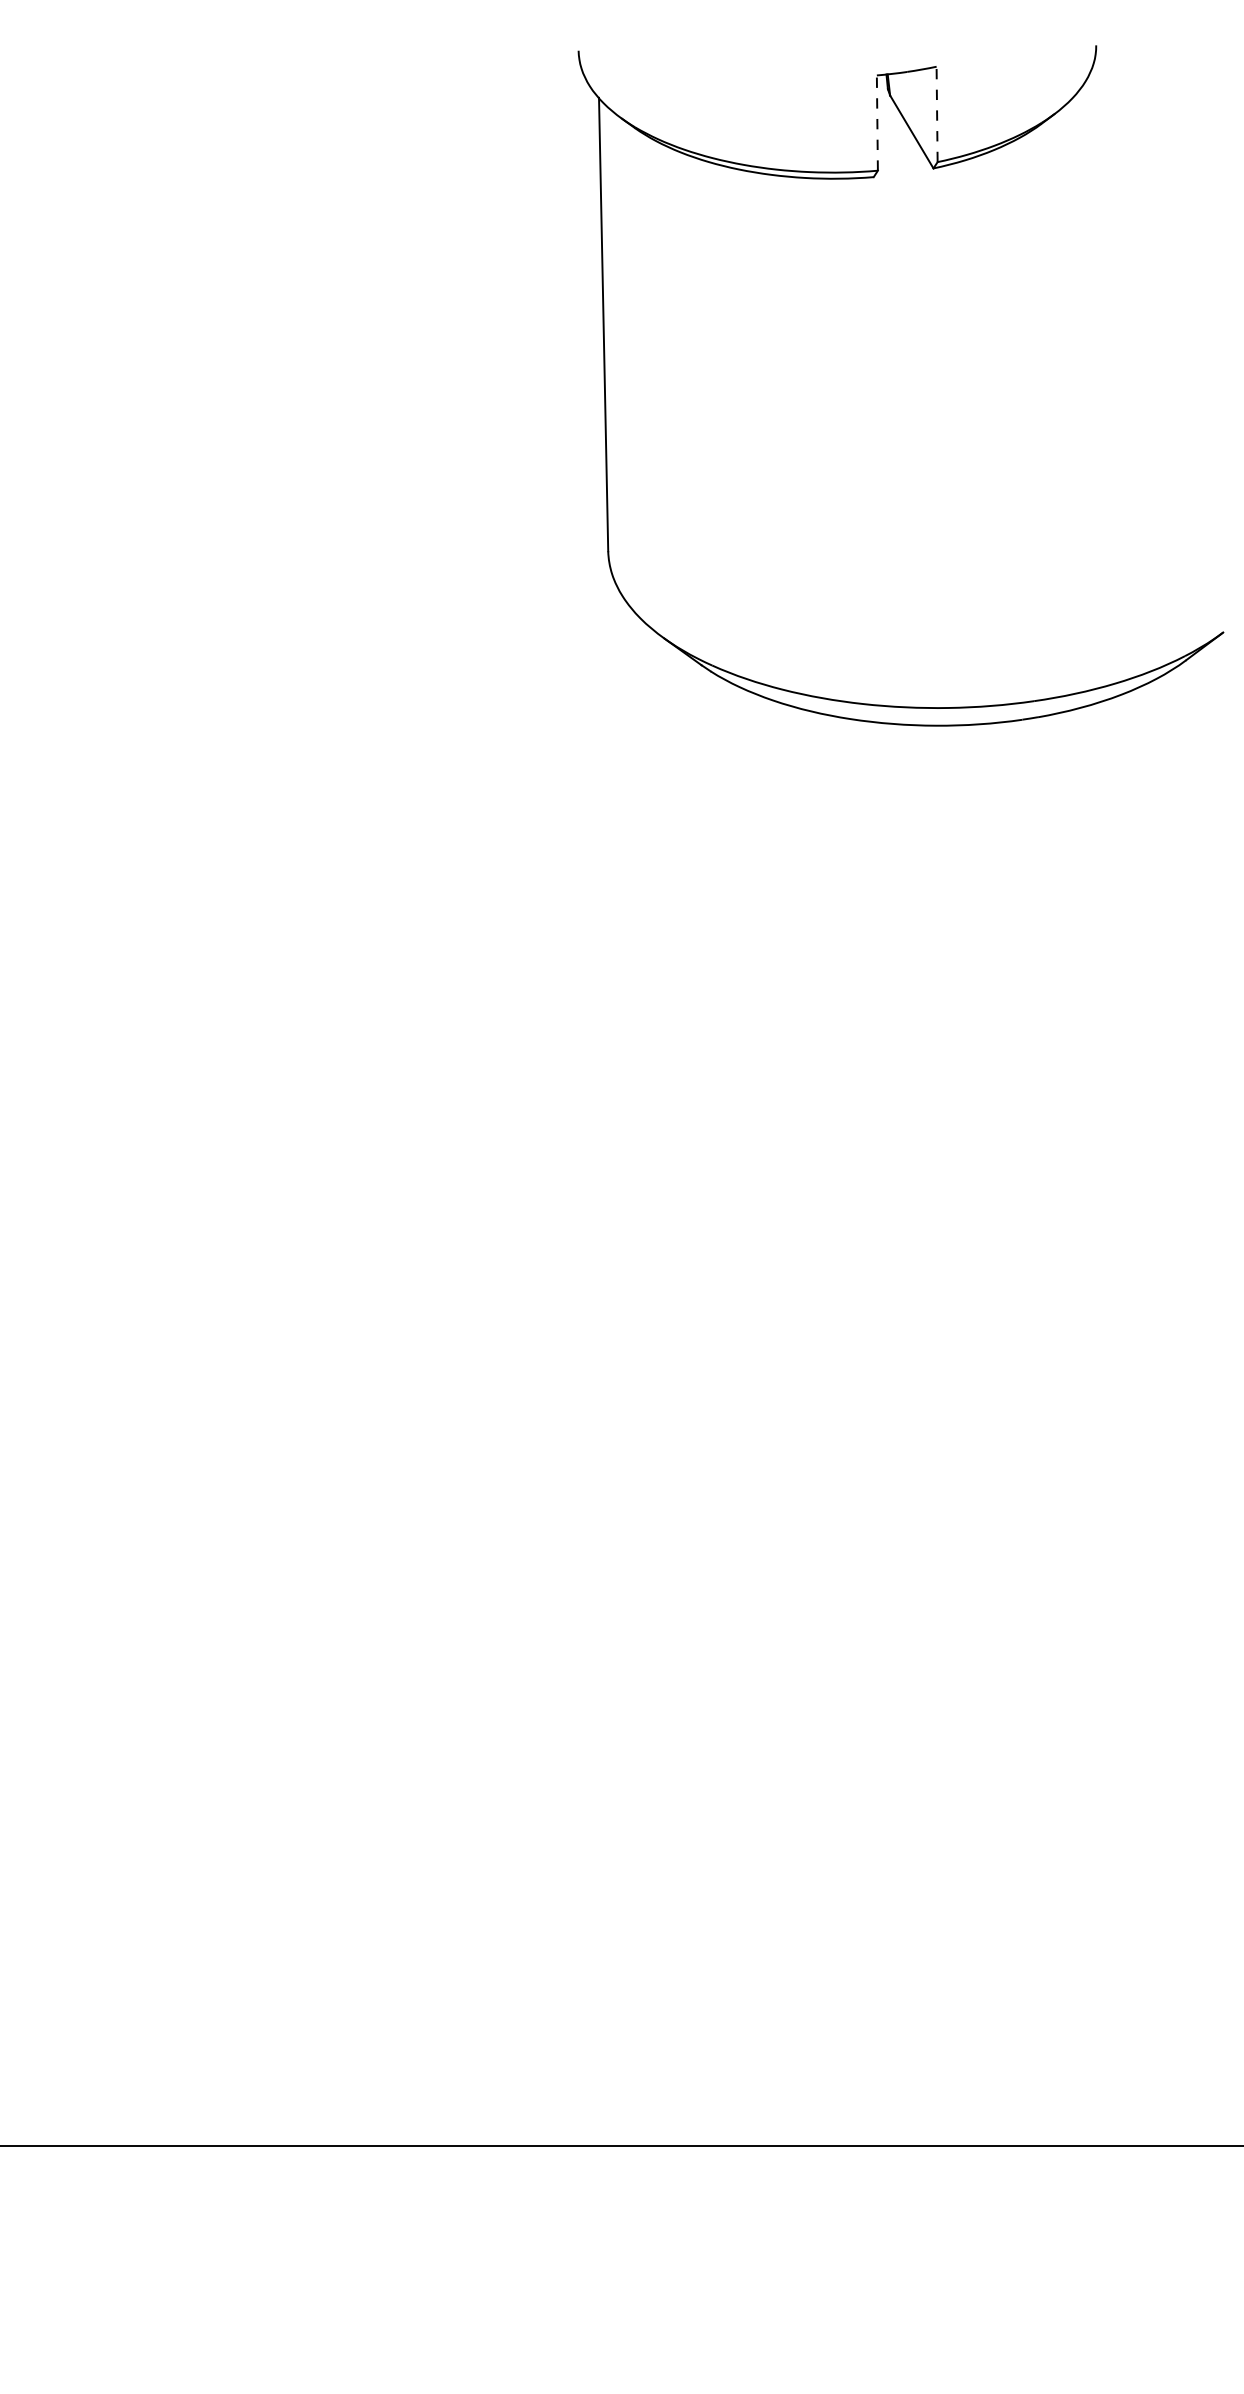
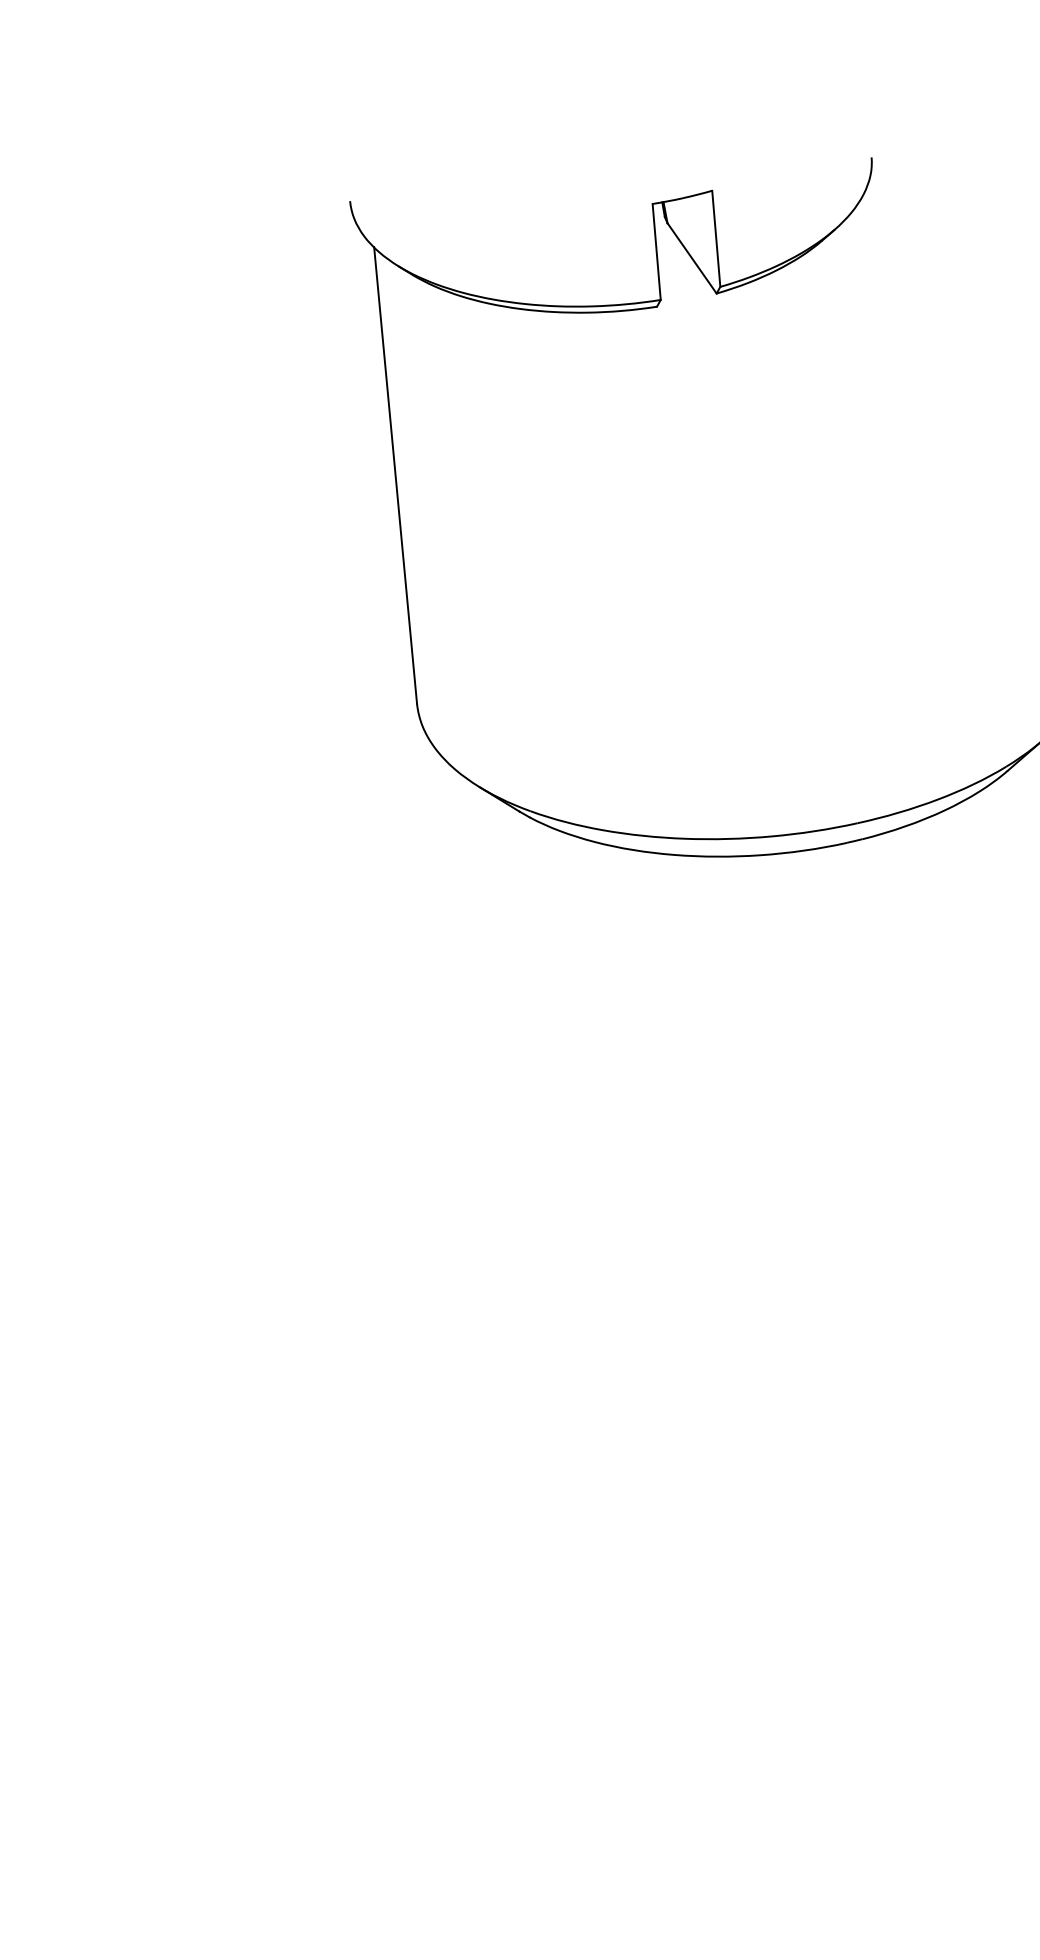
line: (937, 114) -> (716, 238), dashed -> solid
line: (877, 123) -> (656, 252), dashed -> solid

